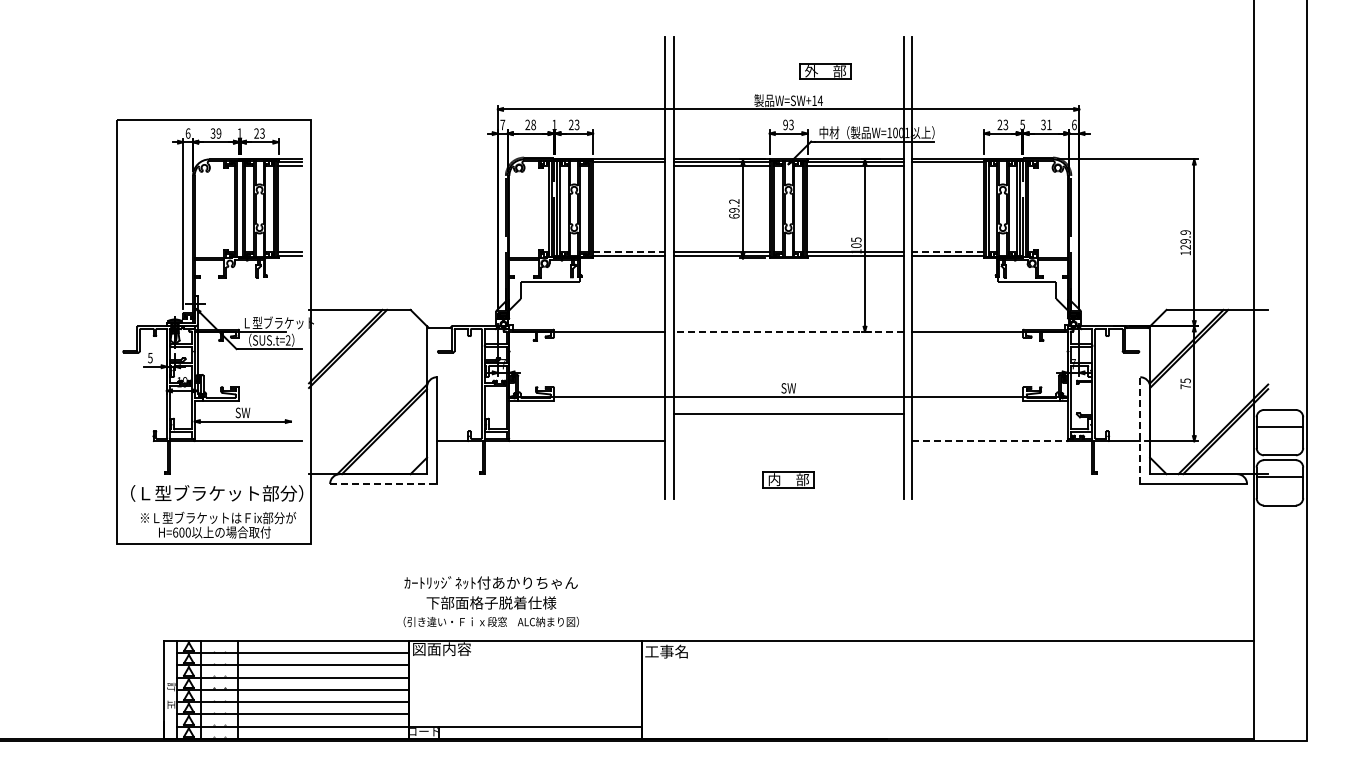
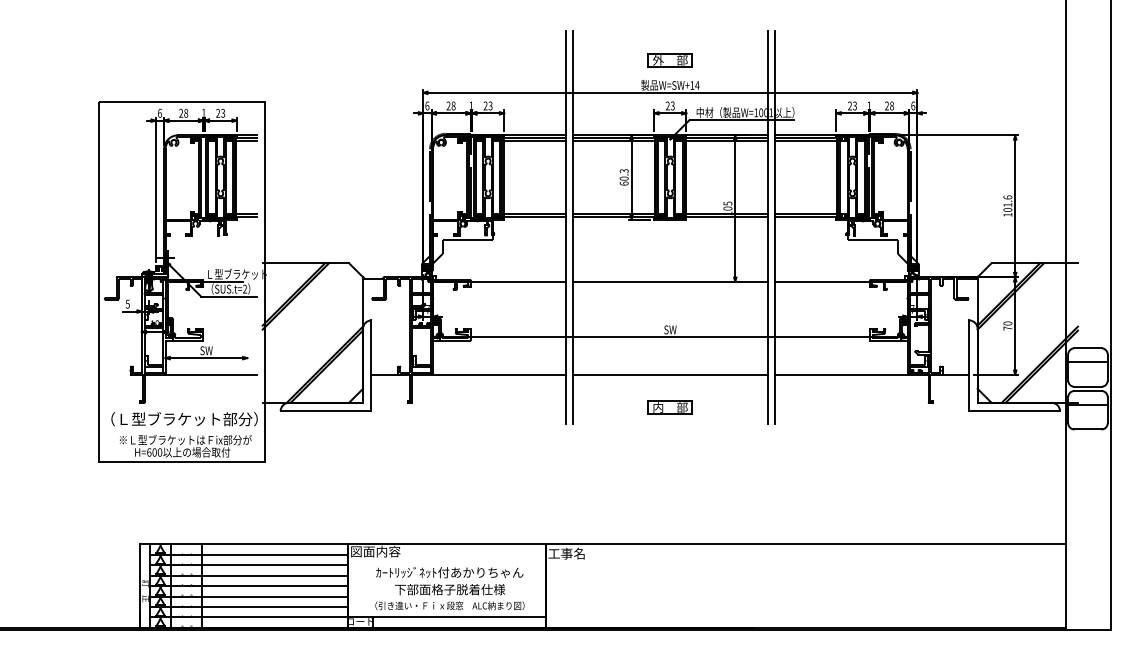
part: (825, 71) -> (670, 60), moved
text: (502, 124) -> (427, 105), 7 -> 6
text: (1022, 124) -> (869, 105), 5 -> 1
text: (1046, 124) -> (889, 105), 31 -> 28
text: (785, 125) -> (667, 106), 93 -> 23
text: (215, 133) -> (183, 113), 39 -> 28
line: (628, 166) -> (534, 141), added
line: (947, 166) -> (805, 141), added
text: (734, 205) -> (624, 174), 69.2 -> 60.3
text: (1185, 239) -> (1007, 203), 129.9 -> 101.6
line: (629, 251) -> (535, 213), dashed -> solid
line: (947, 251) -> (805, 213), dashed -> solid
line: (788, 331) -> (670, 281), dashed -> solid
text: (1185, 380) -> (1007, 323), 75 -> 70
line: (788, 414) -> (670, 375), moved
line: (1140, 430) -> (969, 365), dashed -> solid
line: (990, 441) -> (841, 375), dashed -> solid
line: (384, 484) -> (326, 411), dashed -> solid
text: (490, 601) -> (449, 588), moved

